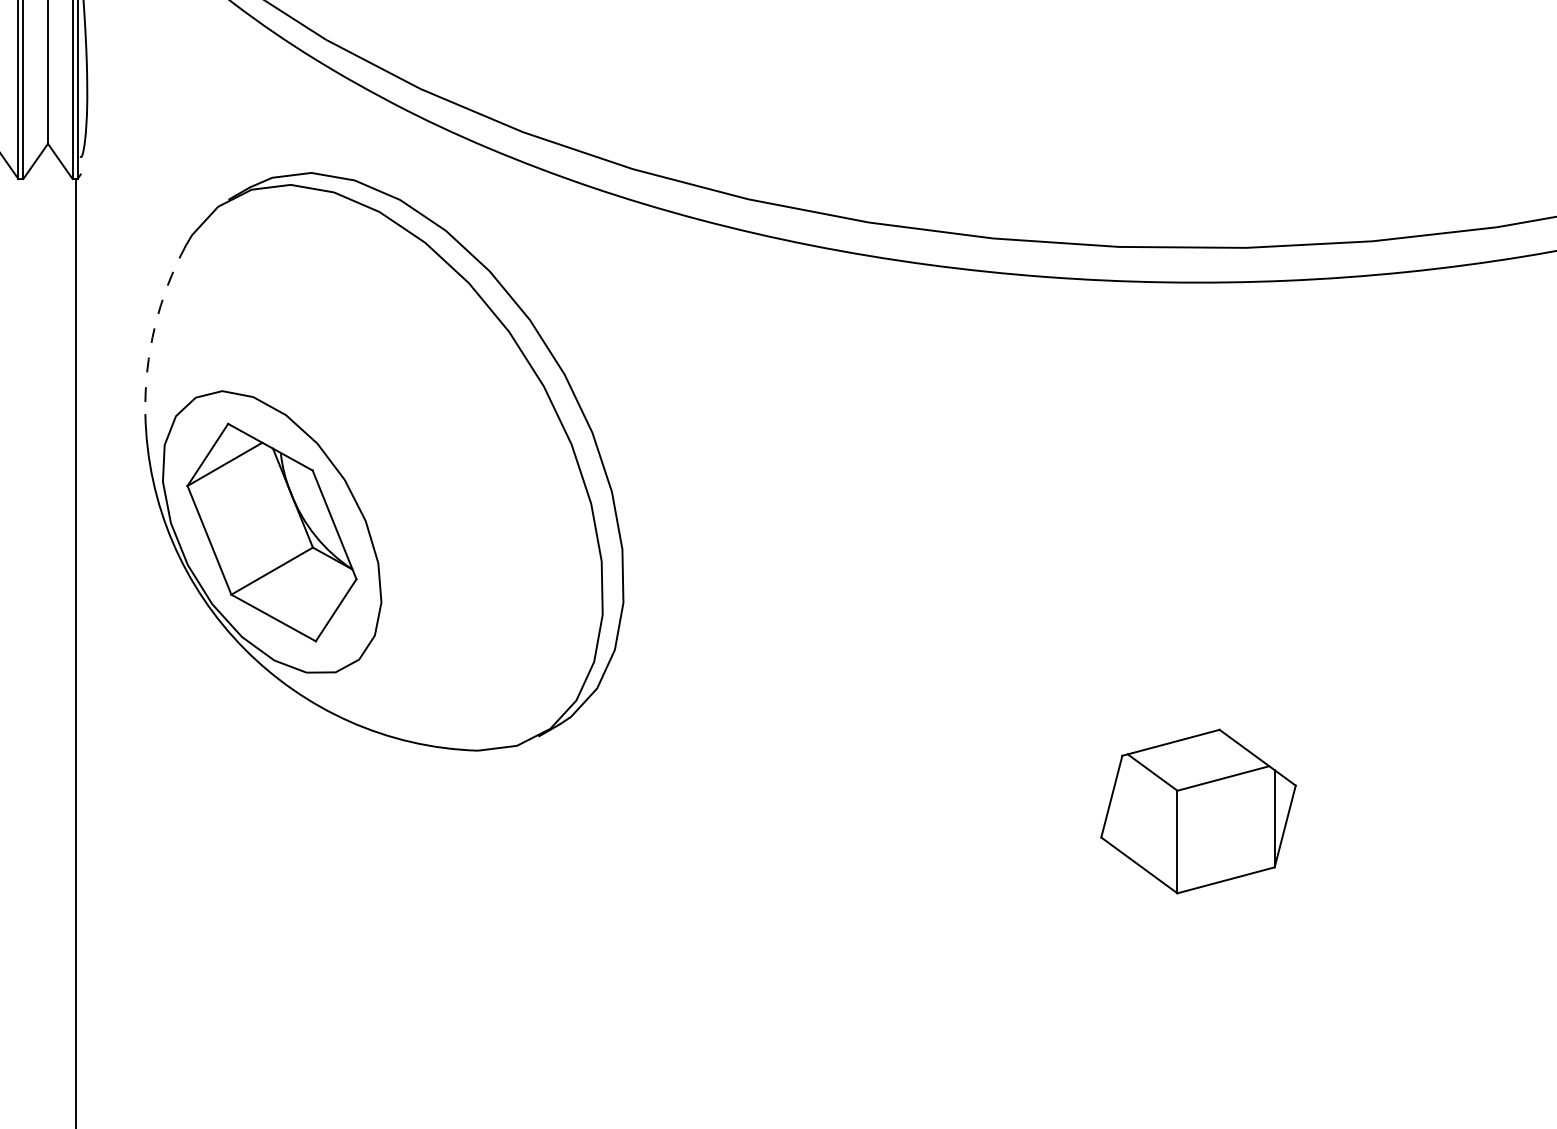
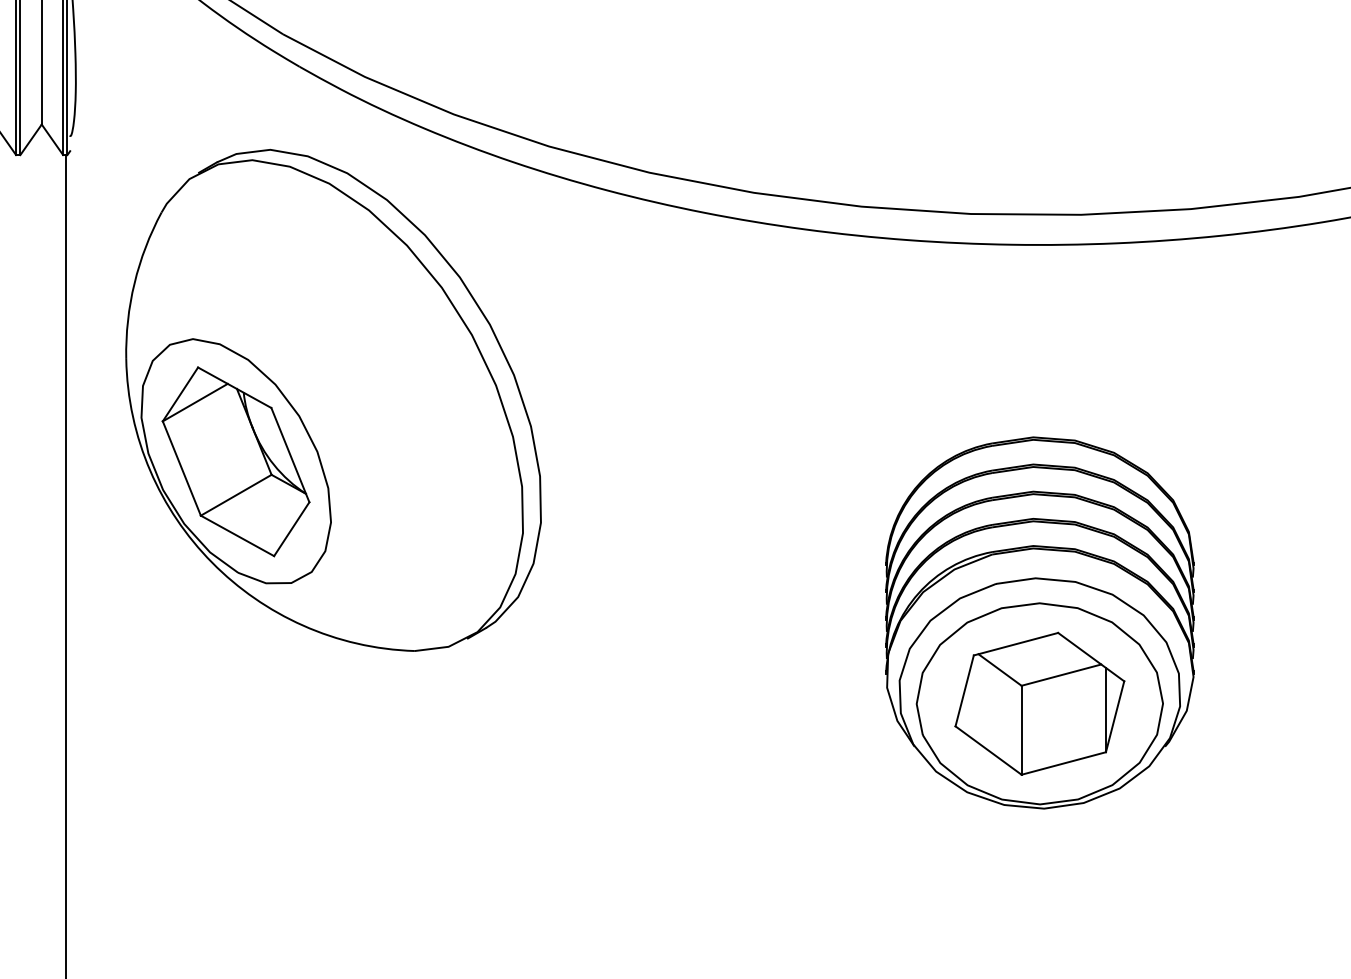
arc: (154, 327) -> (134, 283), dashed -> solid
part: (1198, 717) -> (1039, 622), added

